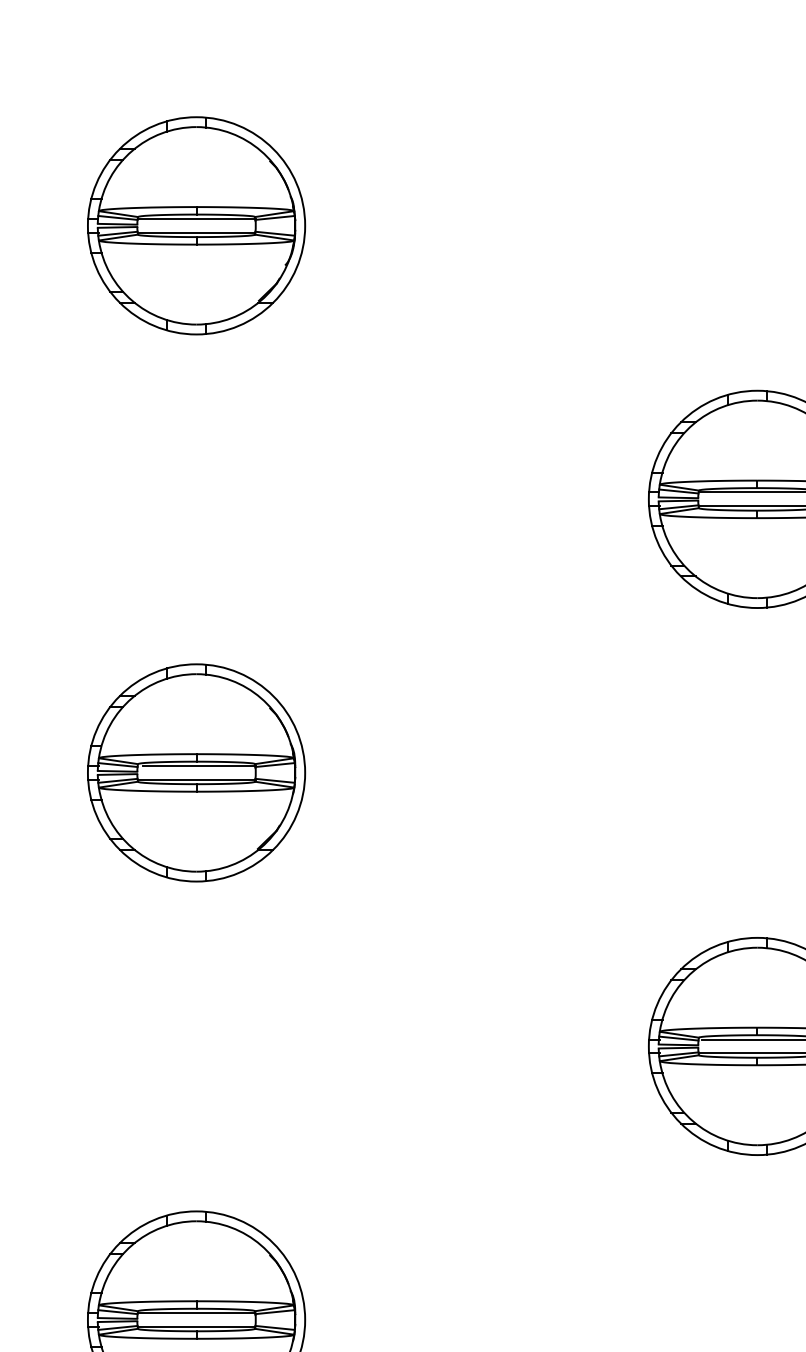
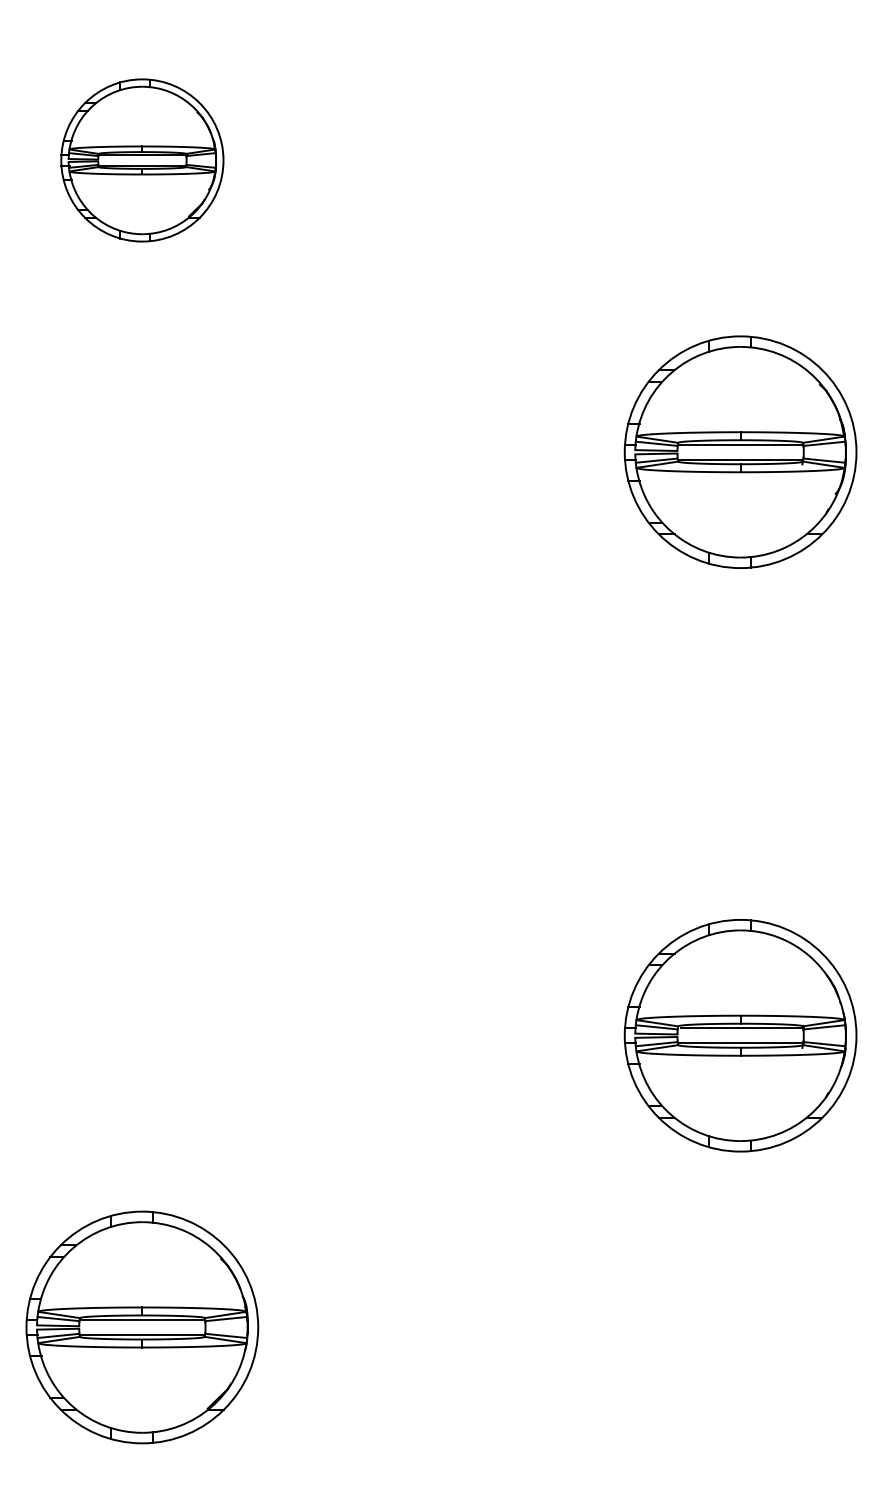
part: (196, 225) -> (142, 160), size x0.7
part: (196, 772) -> (142, 743), removed

